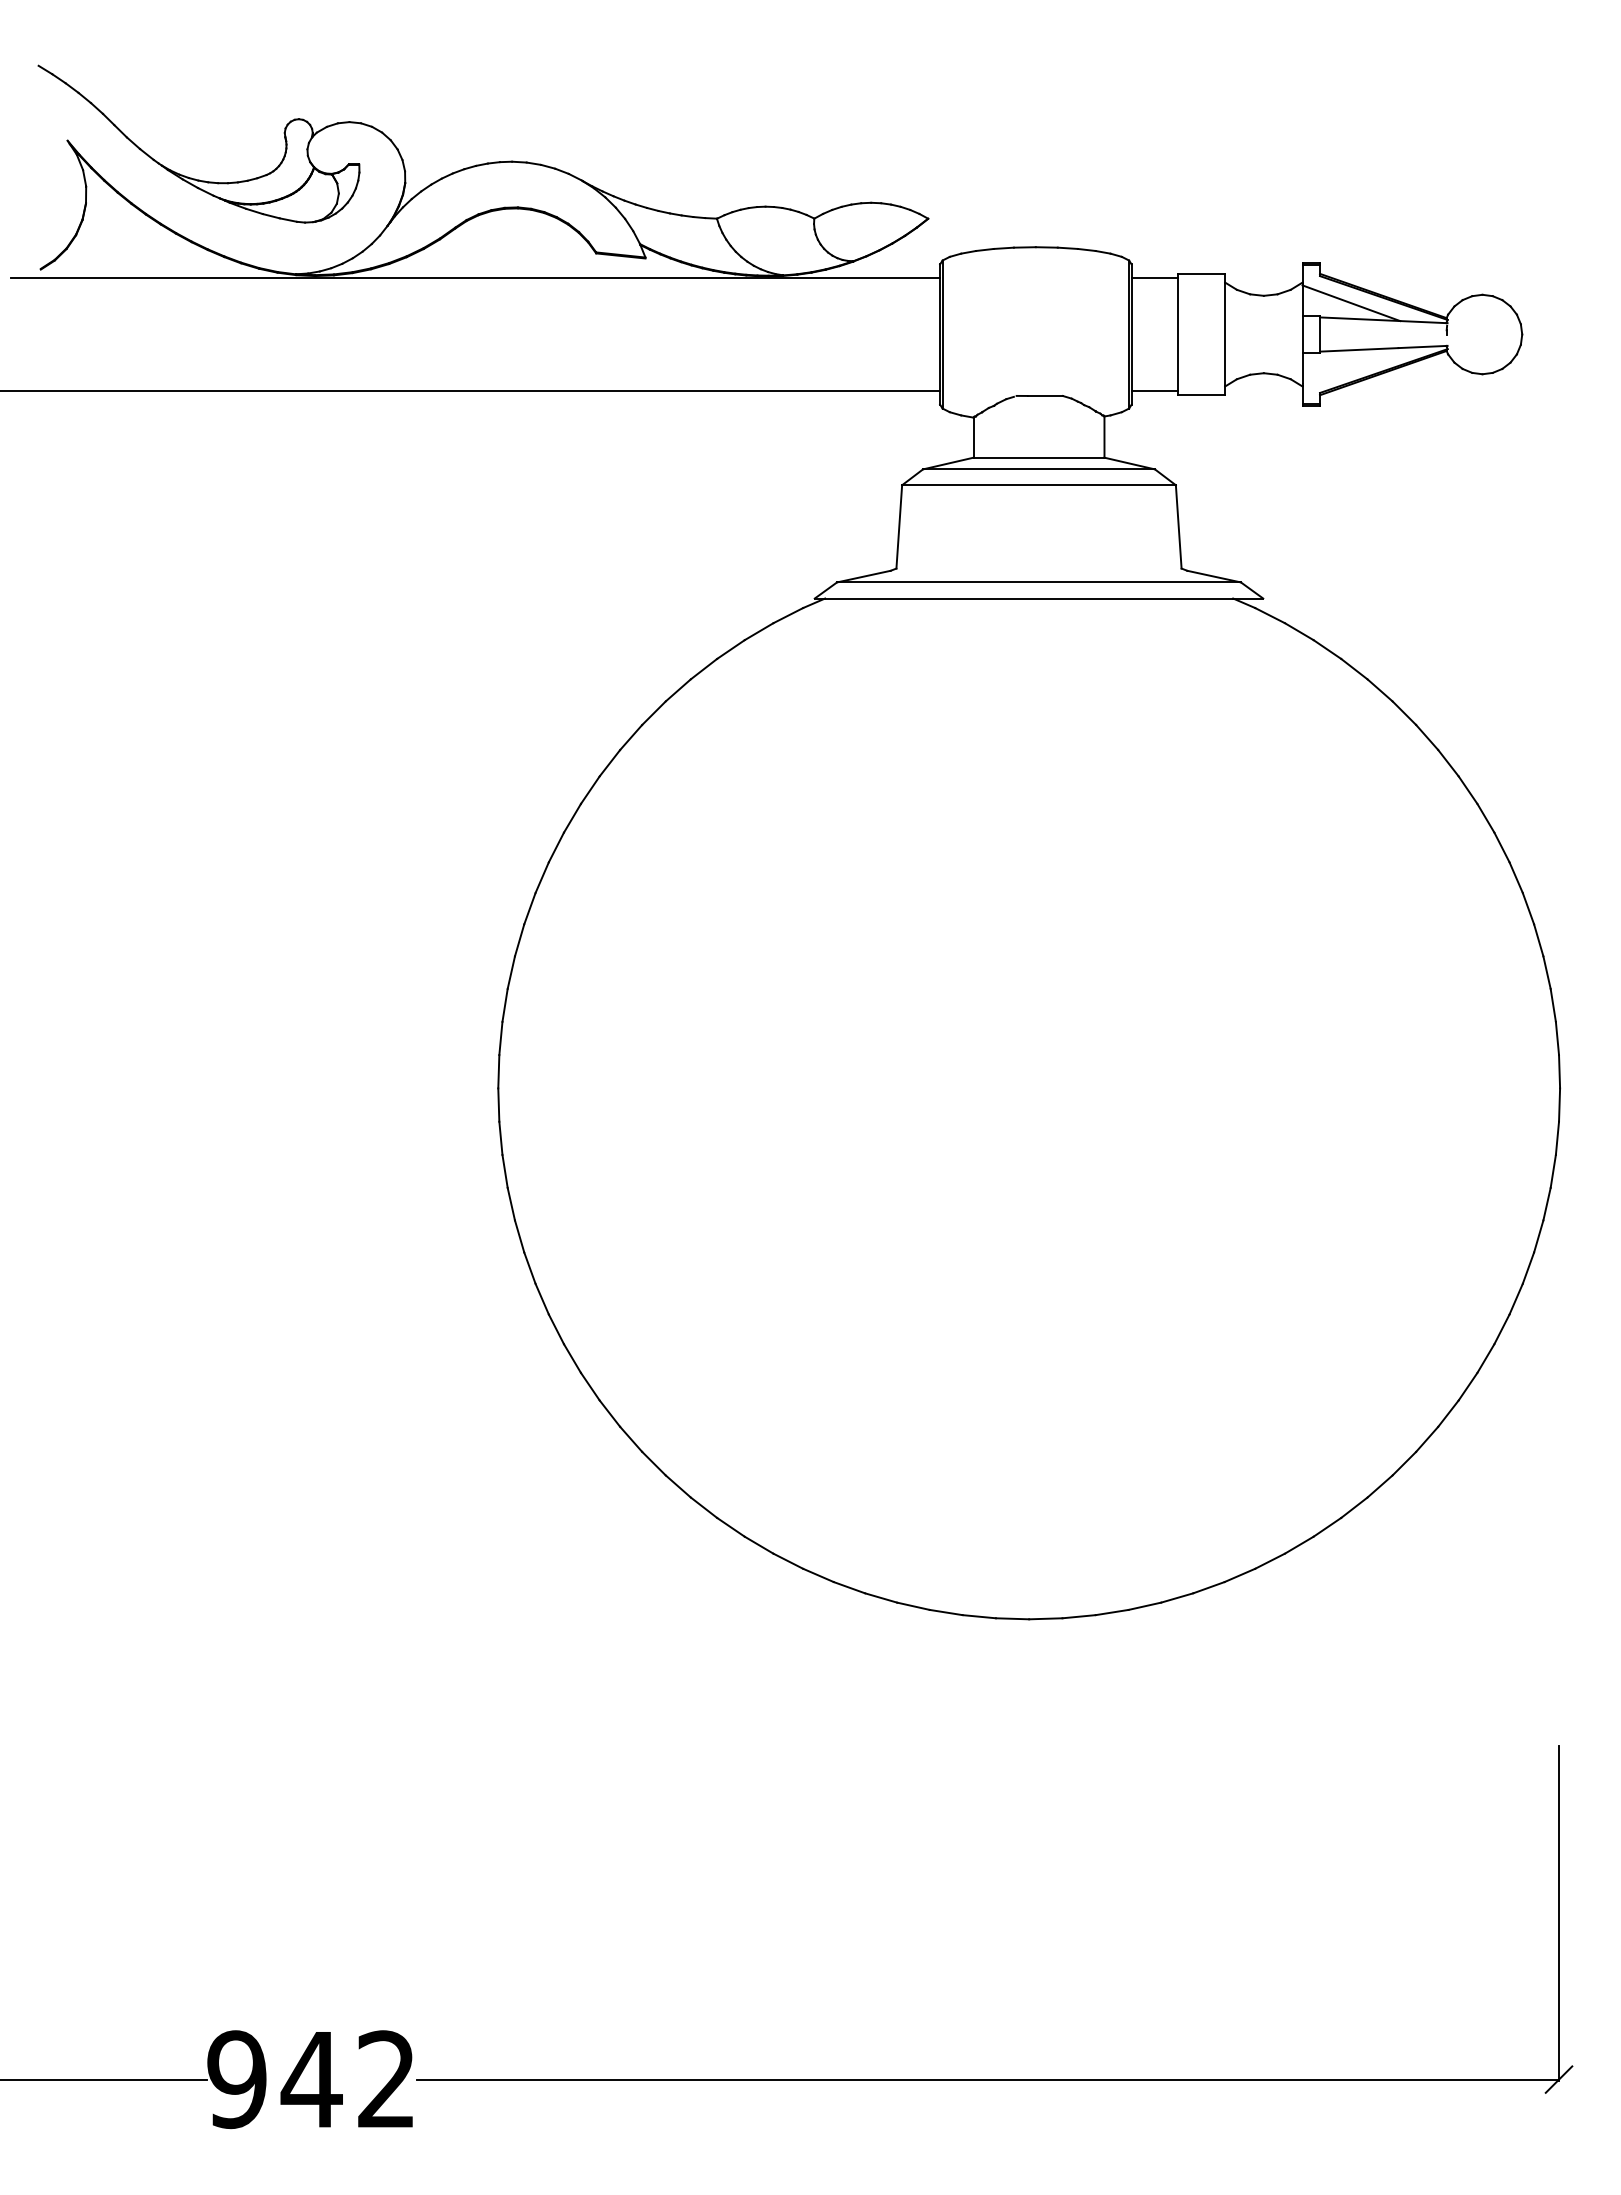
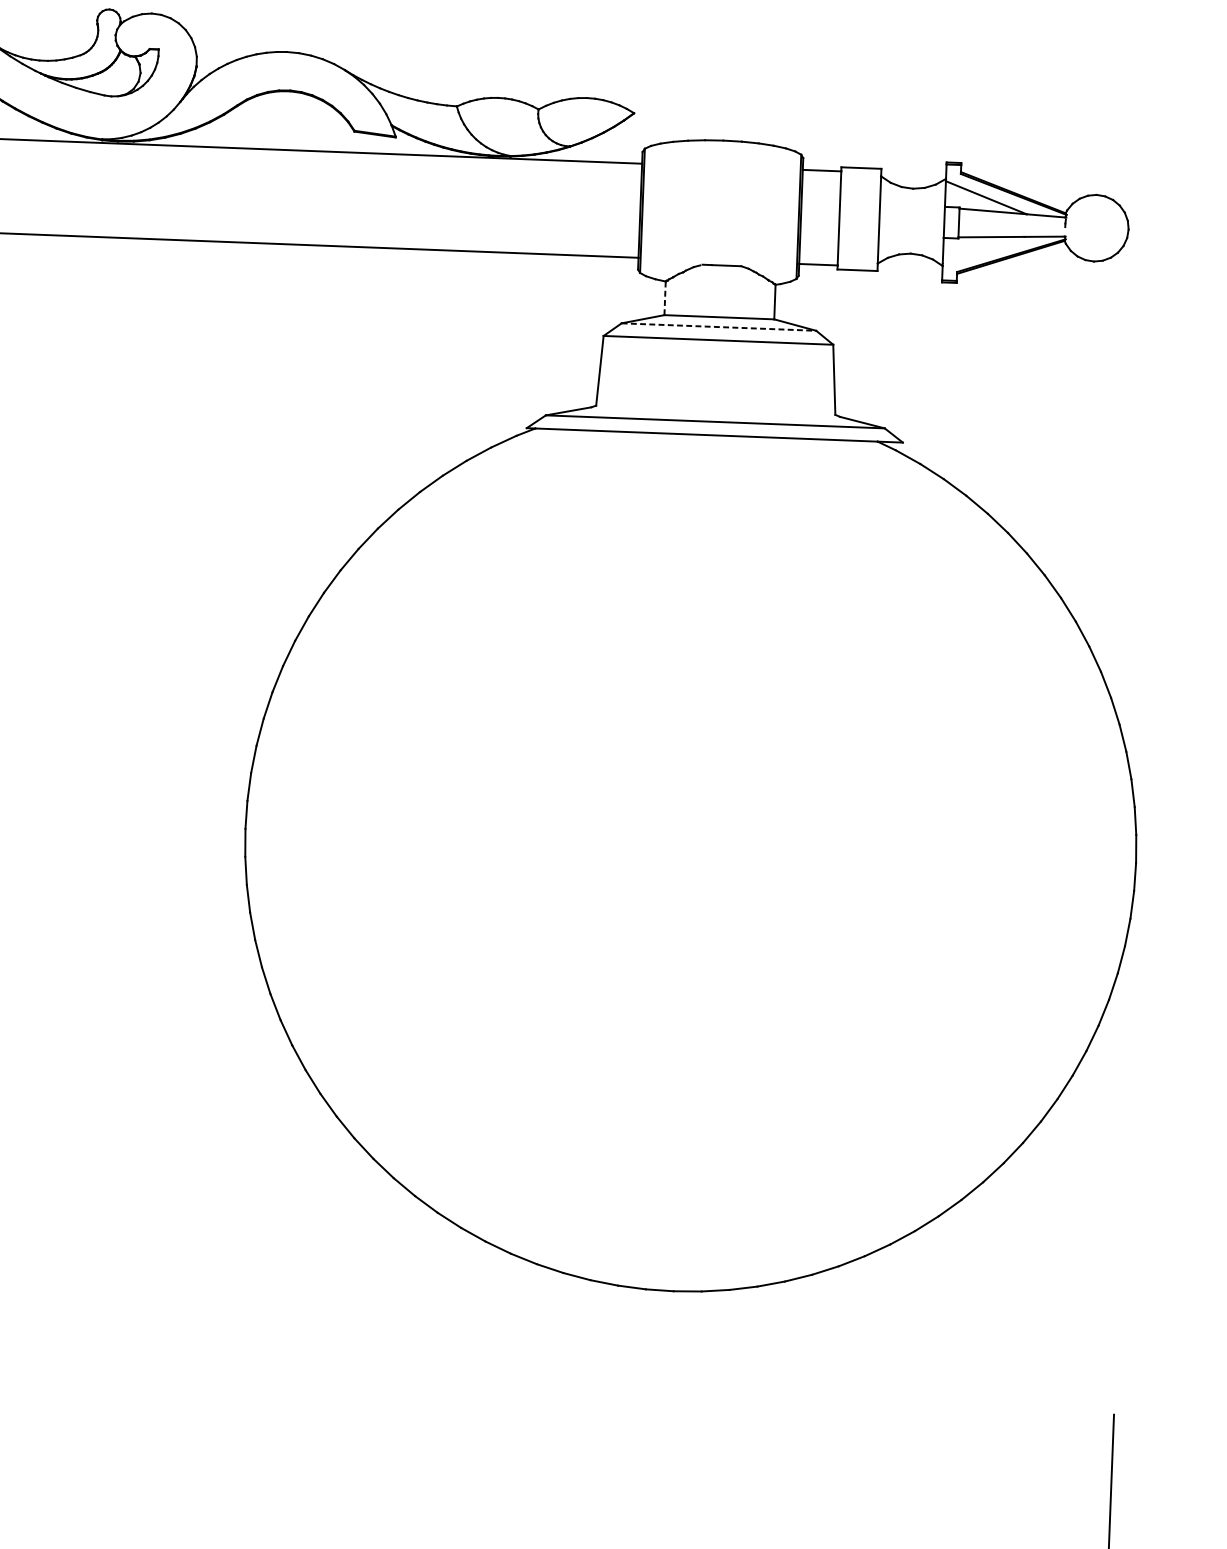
line: (973, 437) -> (665, 298), solid -> dashed
line: (1039, 469) -> (719, 327), solid -> dashed

